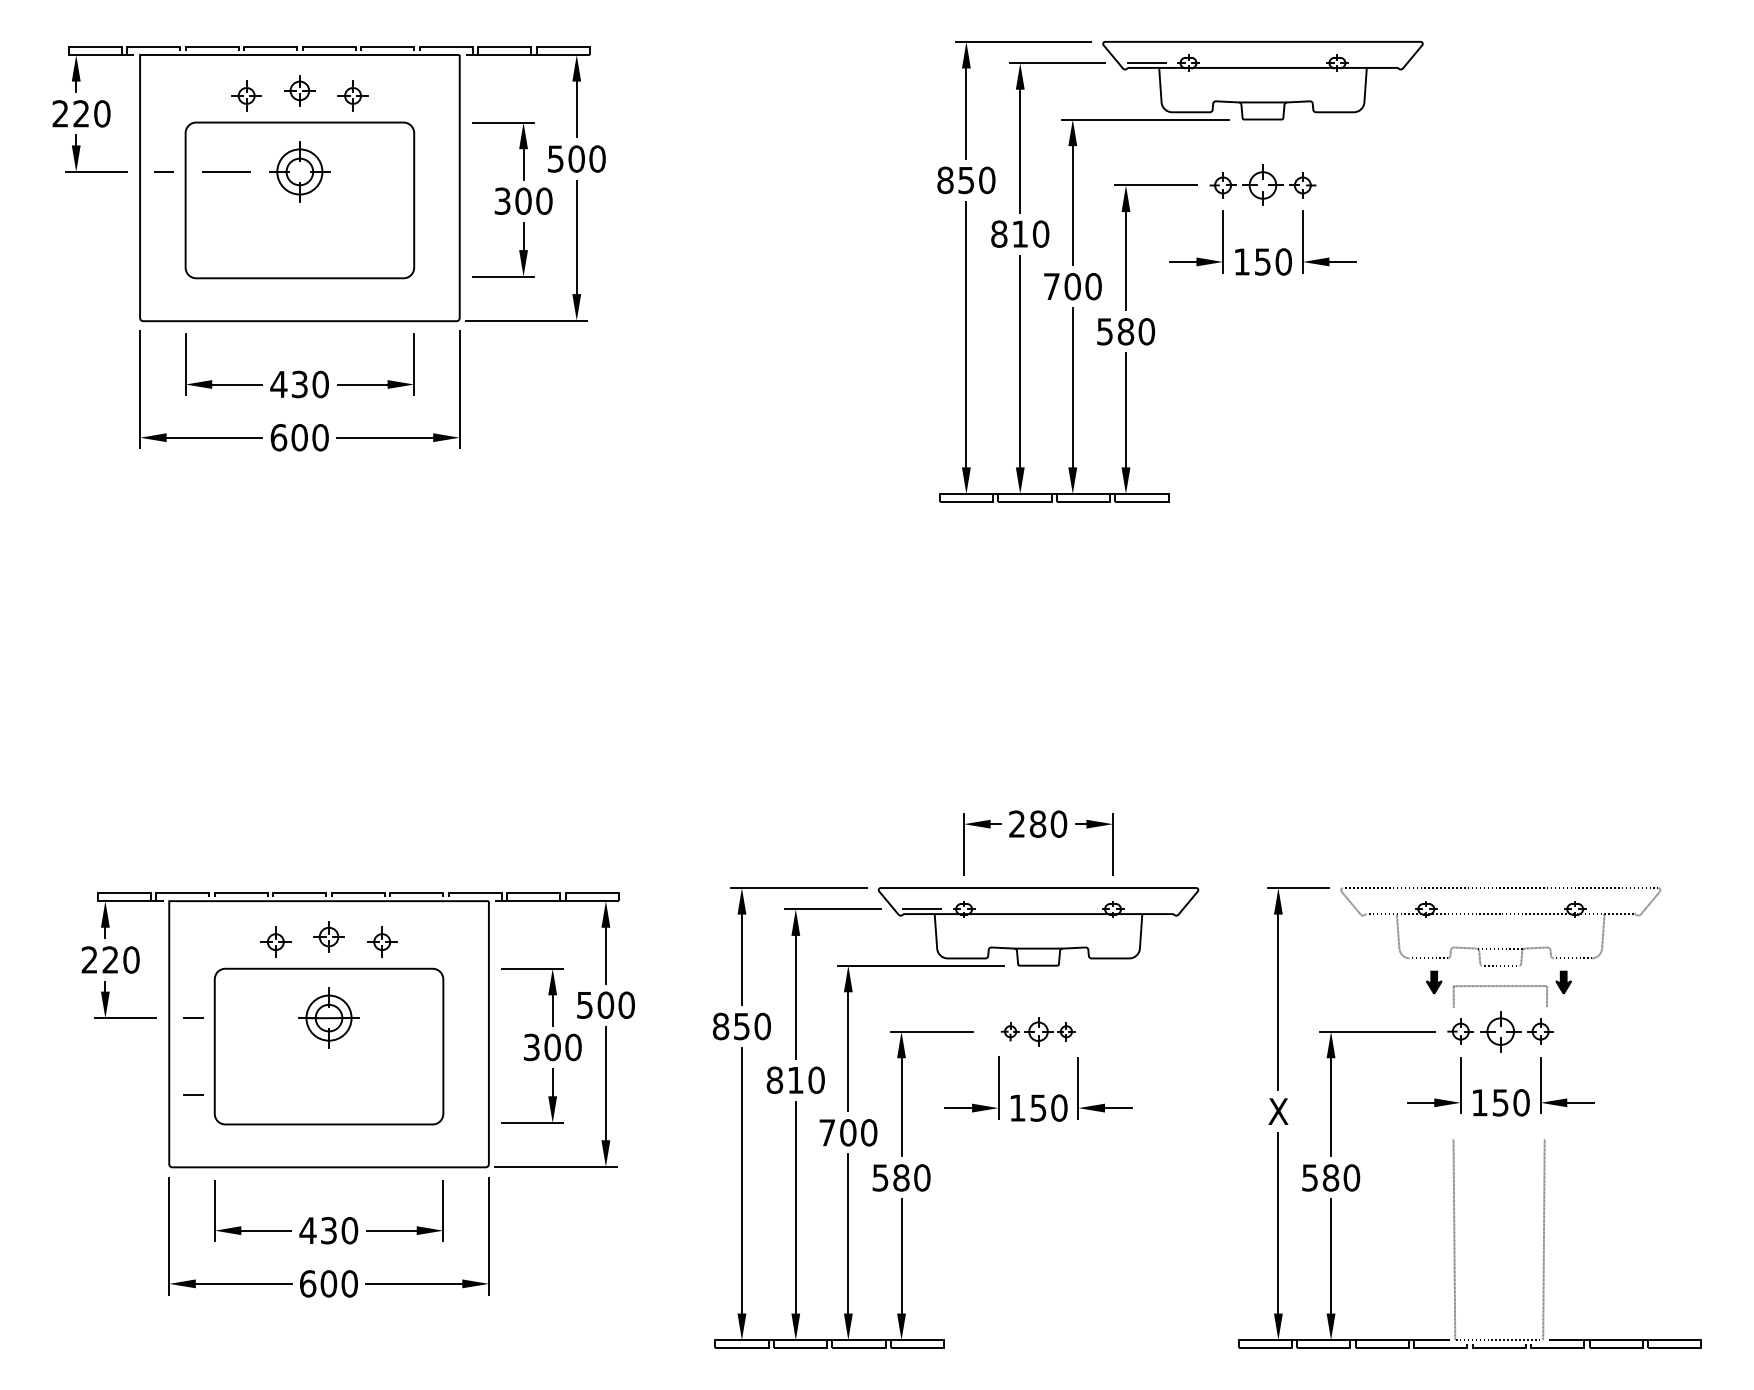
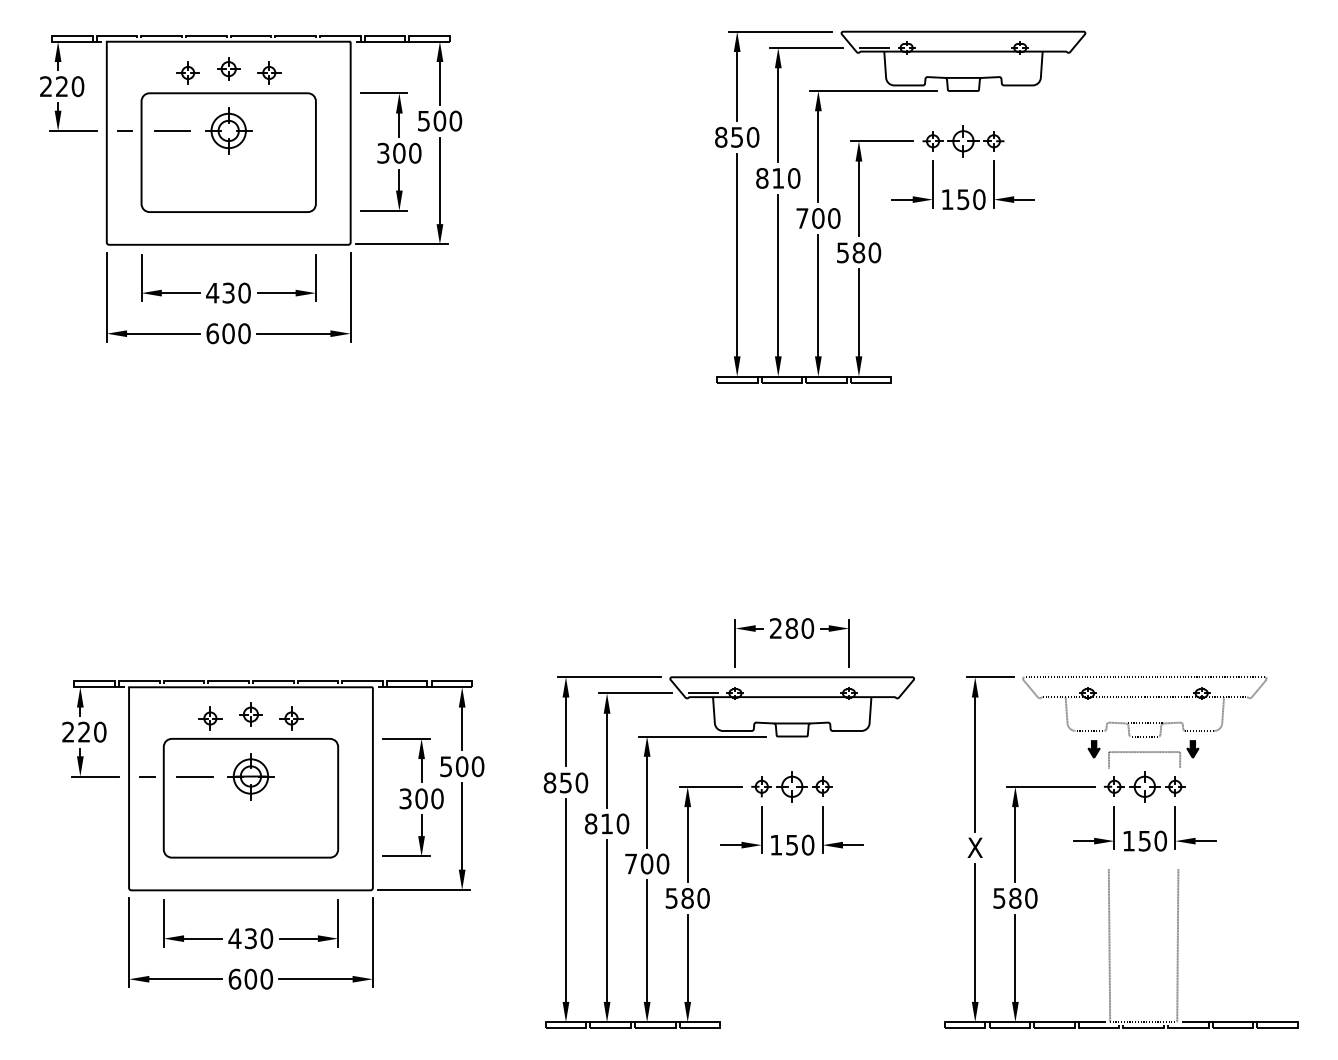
line: (255, 1018) -> (194, 776), added
part: (1038, 1031) -> (792, 786), size x1.43
line: (193, 1094) -> (147, 834), removed

